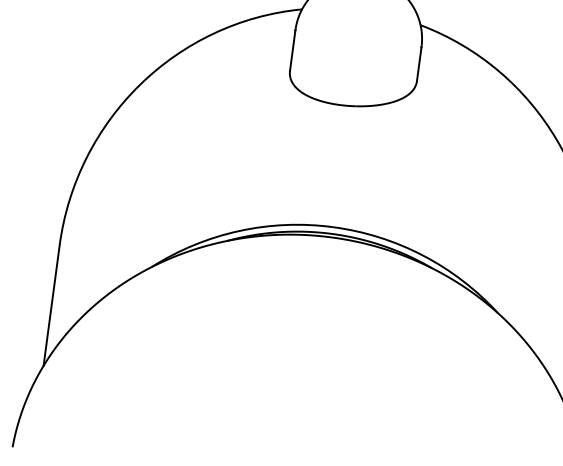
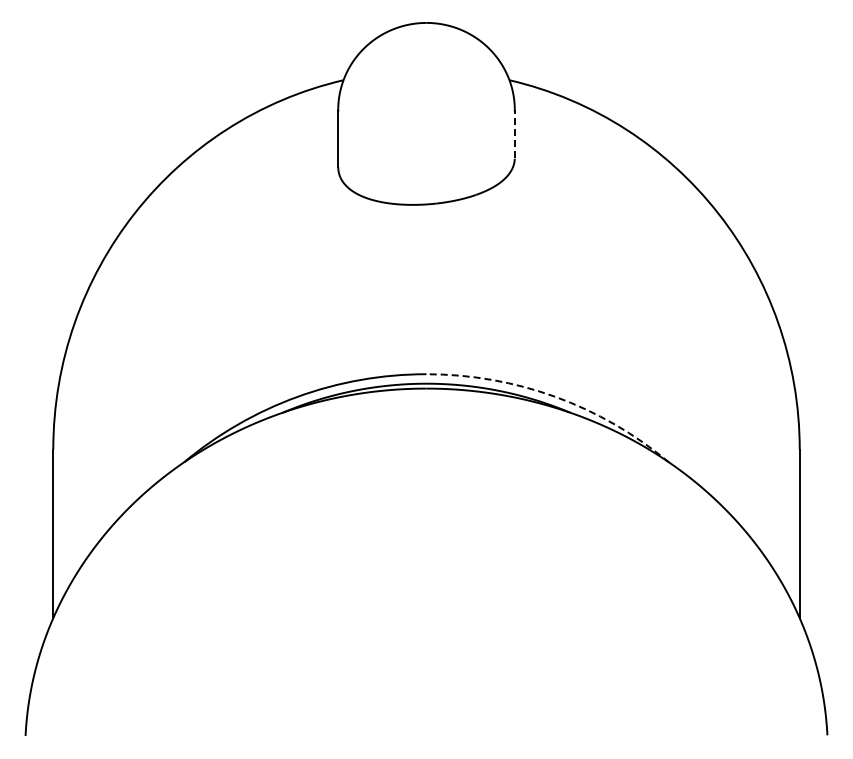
line: (419, 63) -> (514, 133), solid -> dashed
arc: (423, 255) -> (555, 396), solid -> dashed

